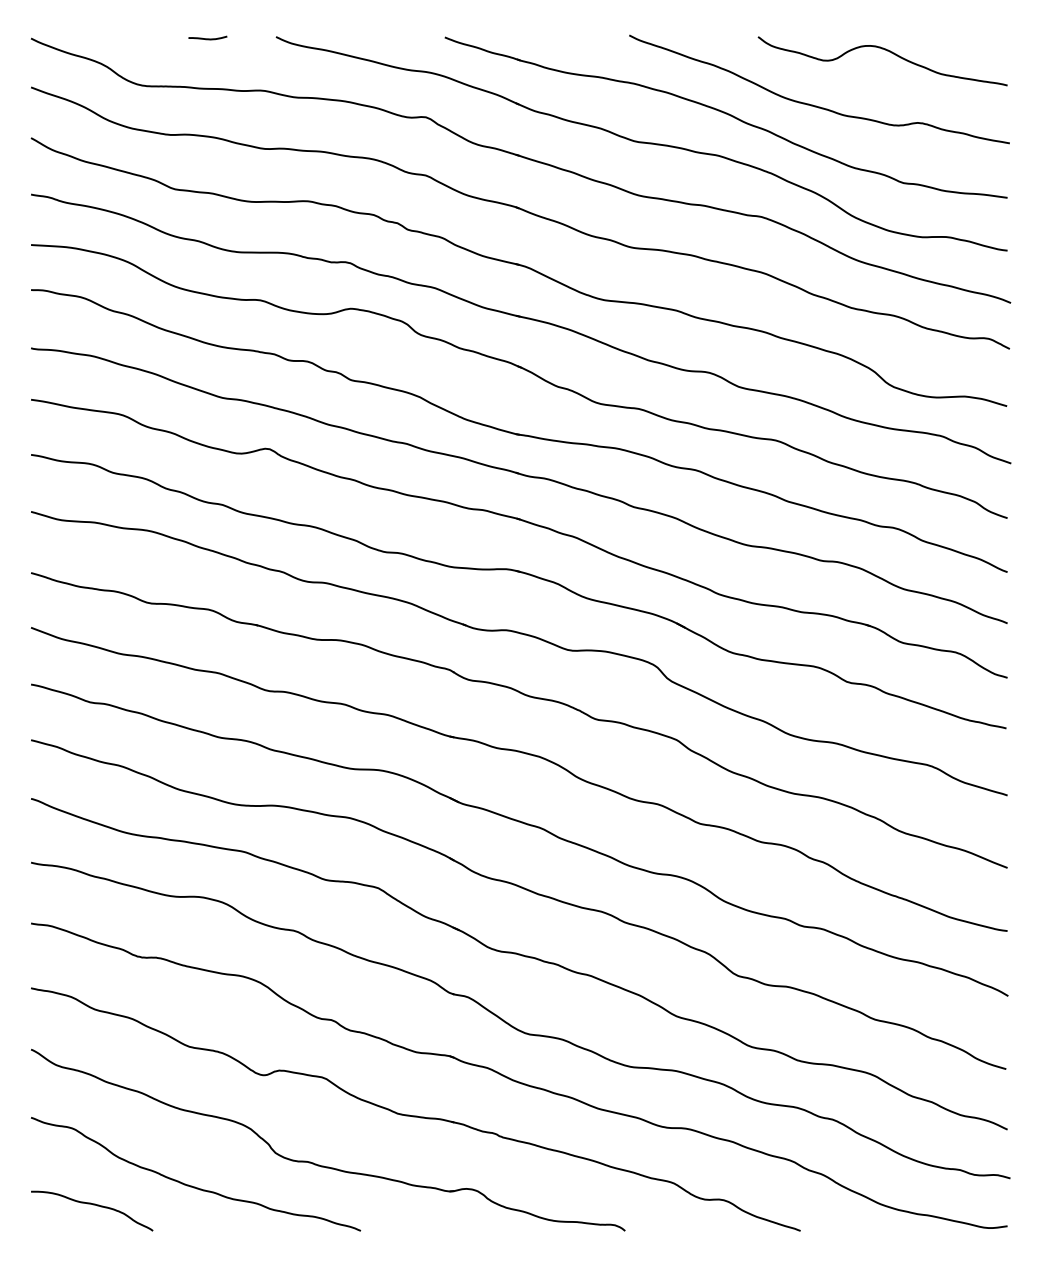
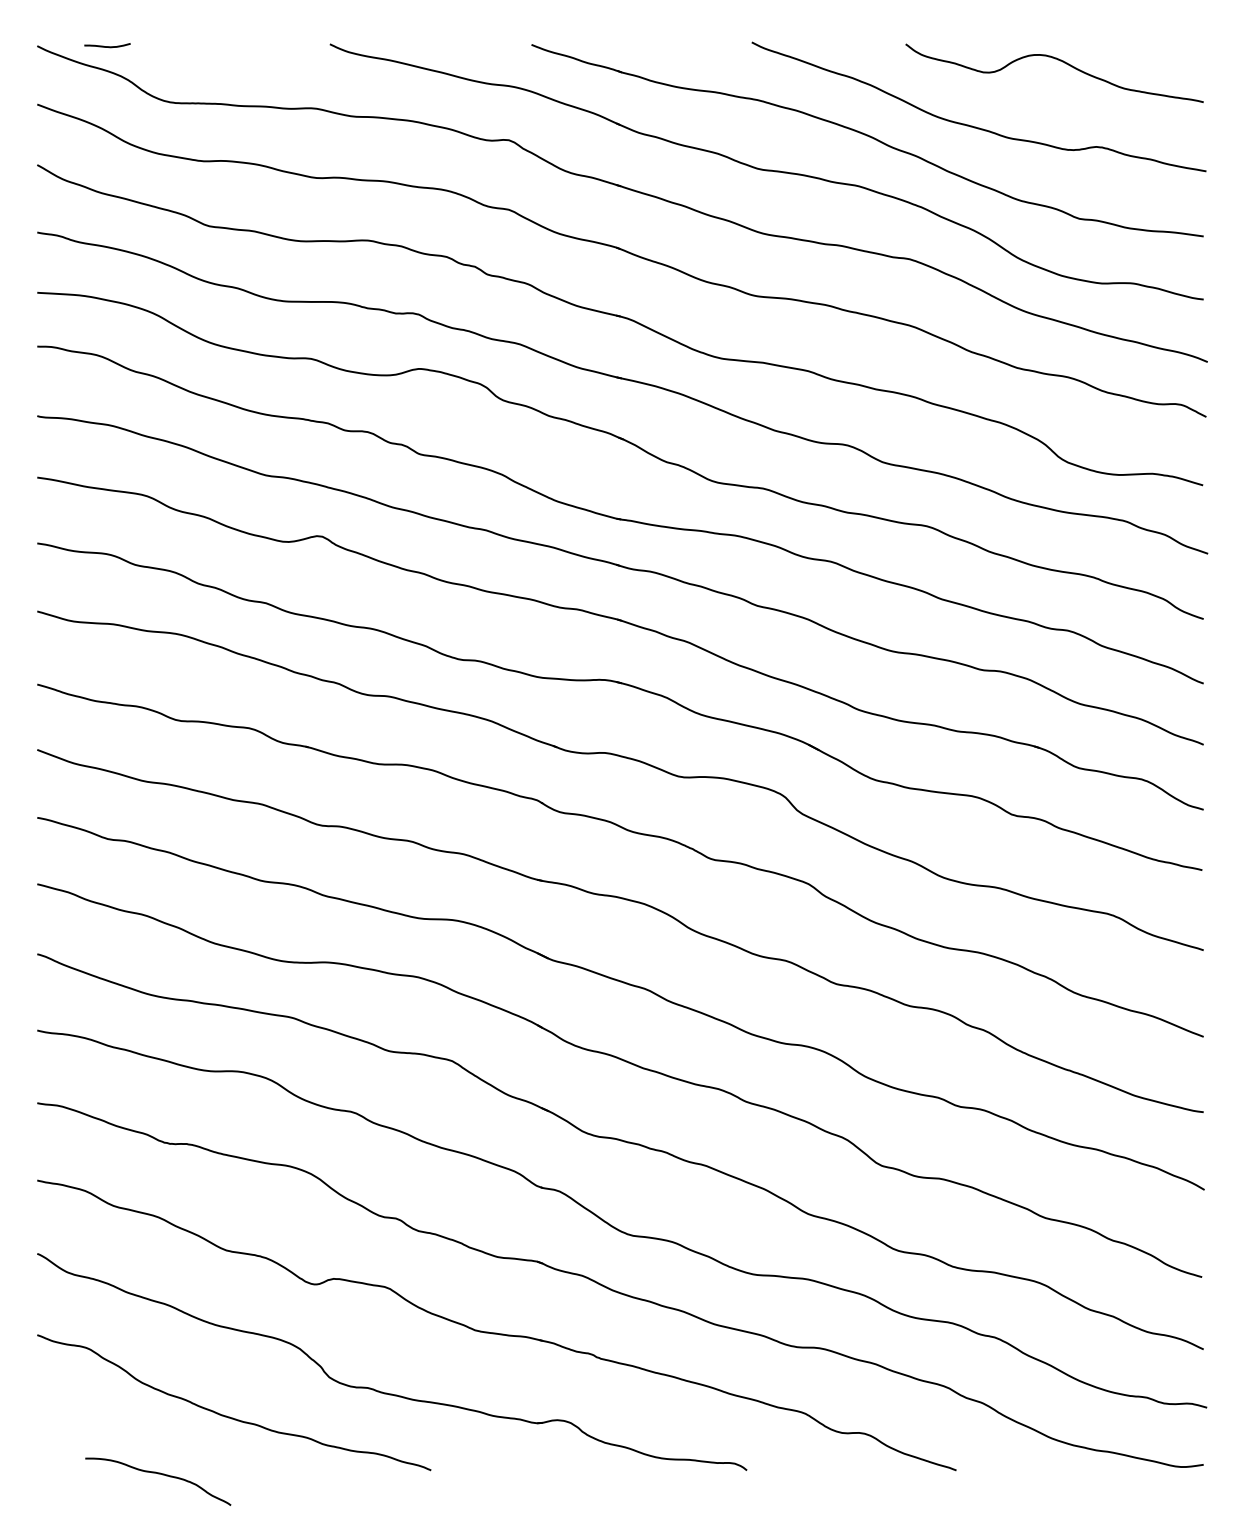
curve: (207, 38) -> (107, 46), moved
curve: (92, 1205) -> (158, 1474), moved

